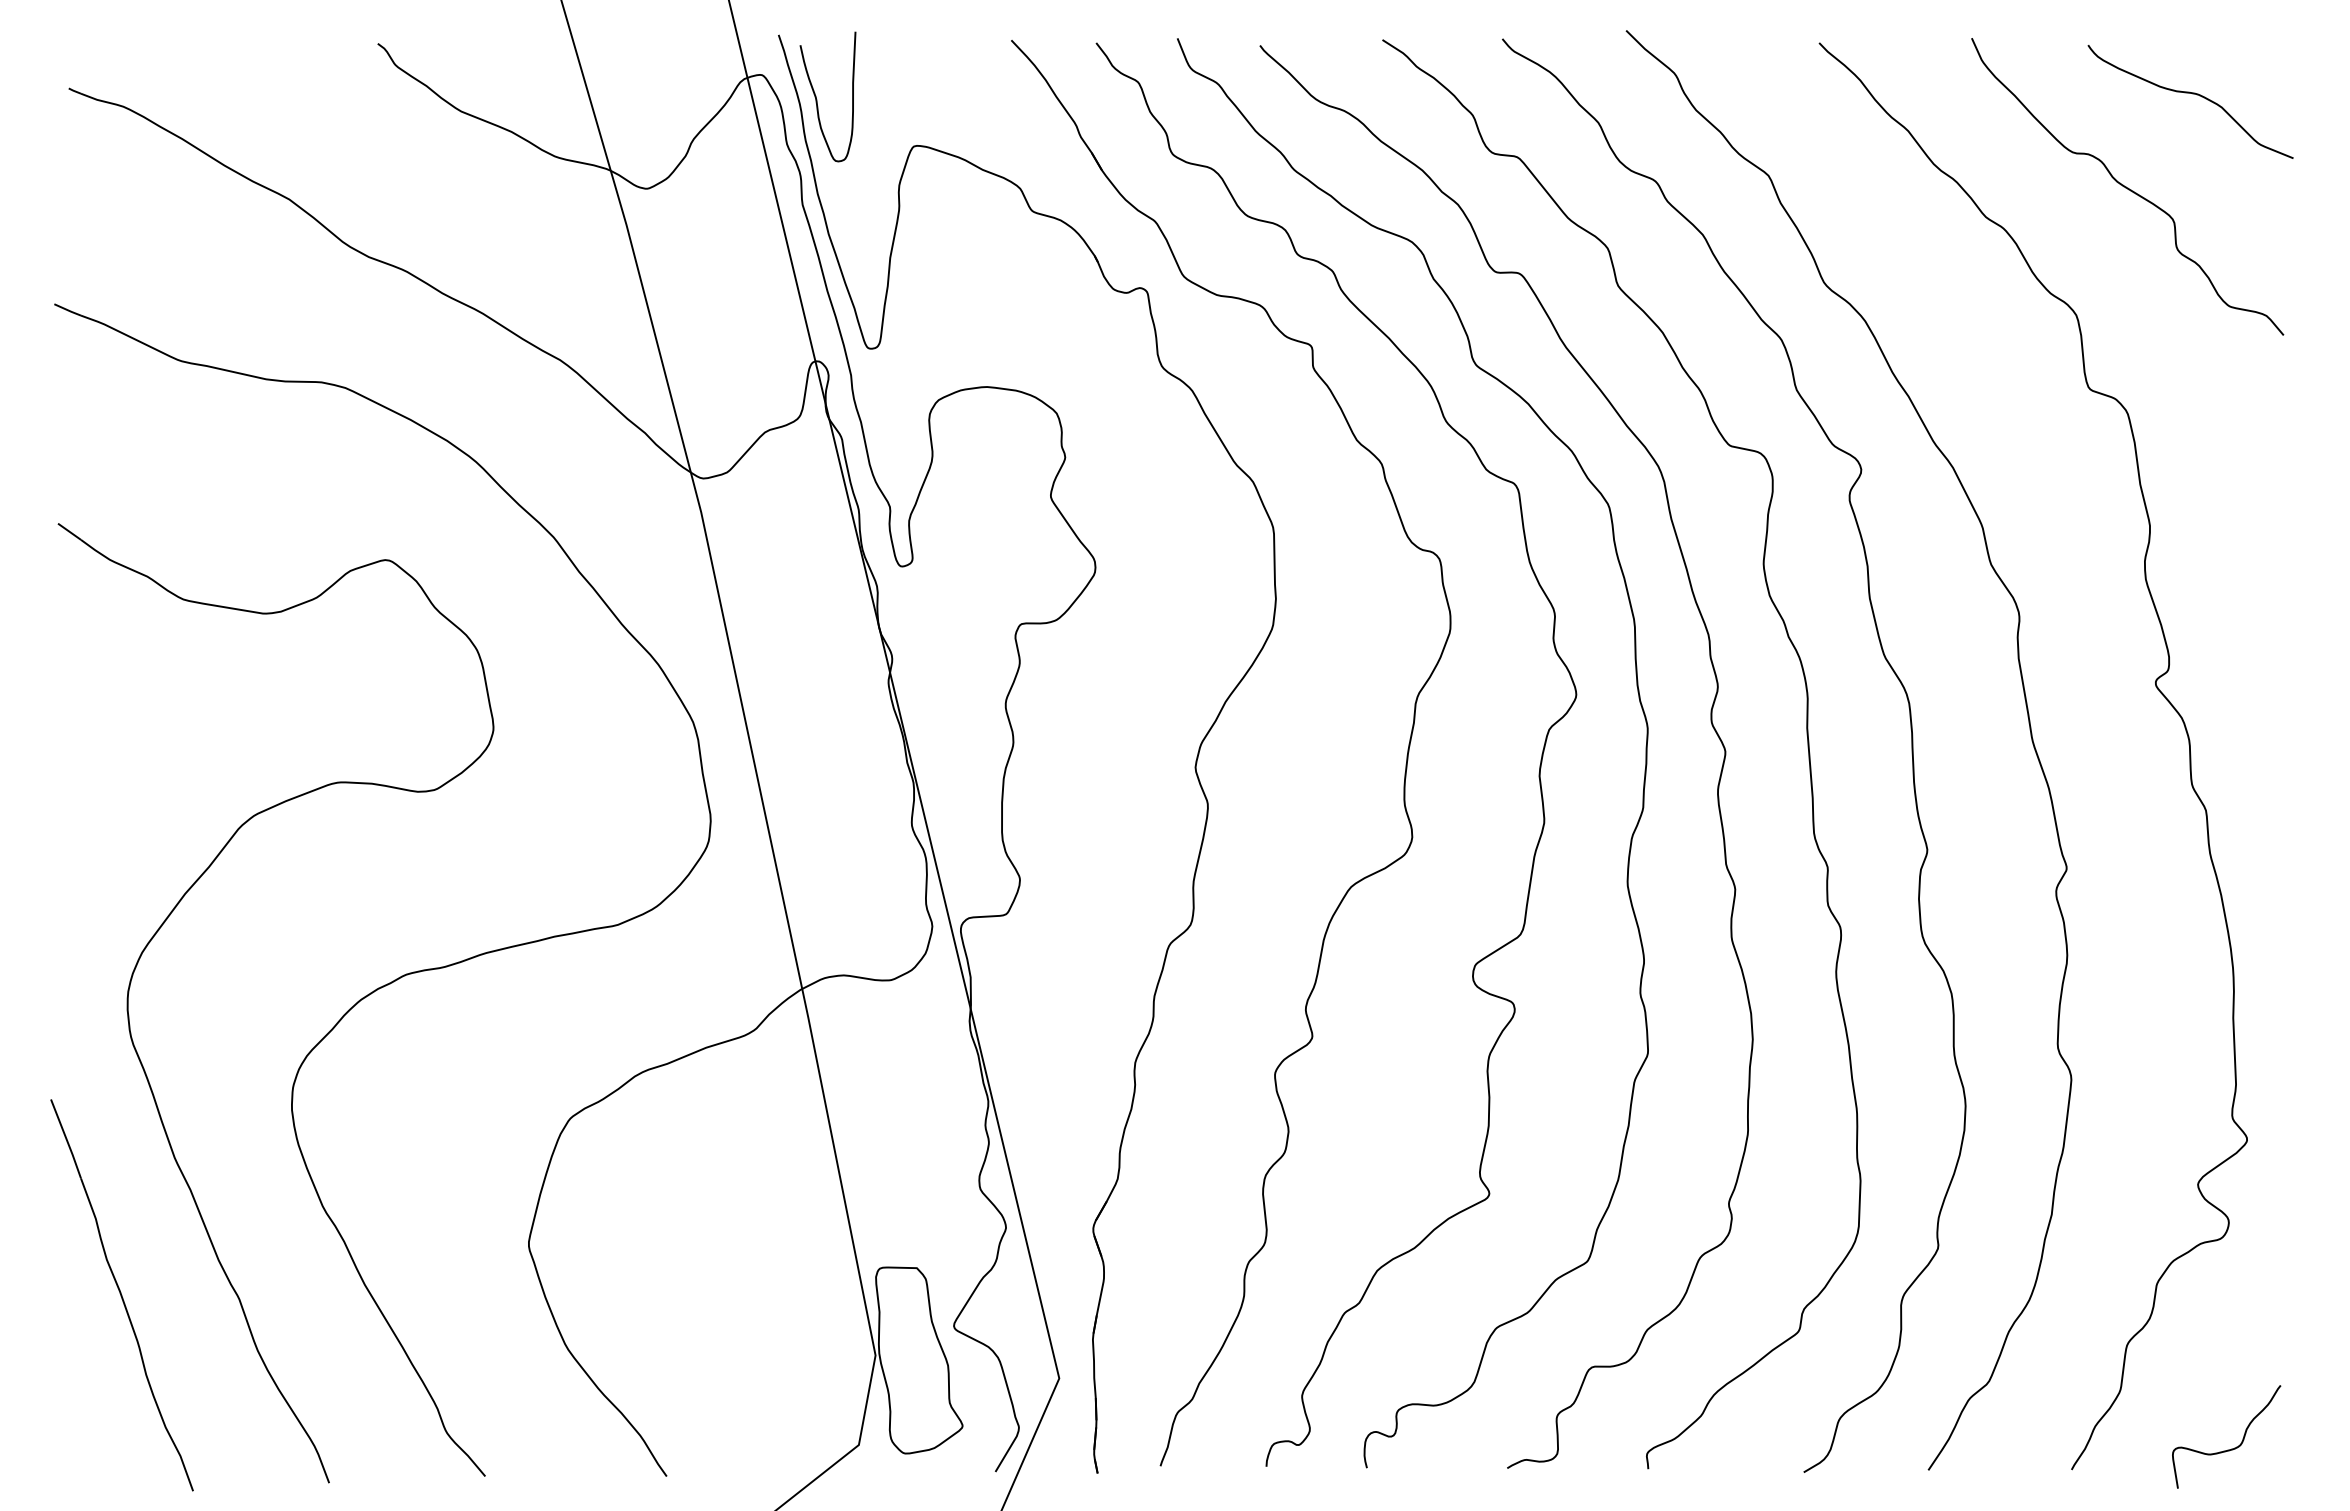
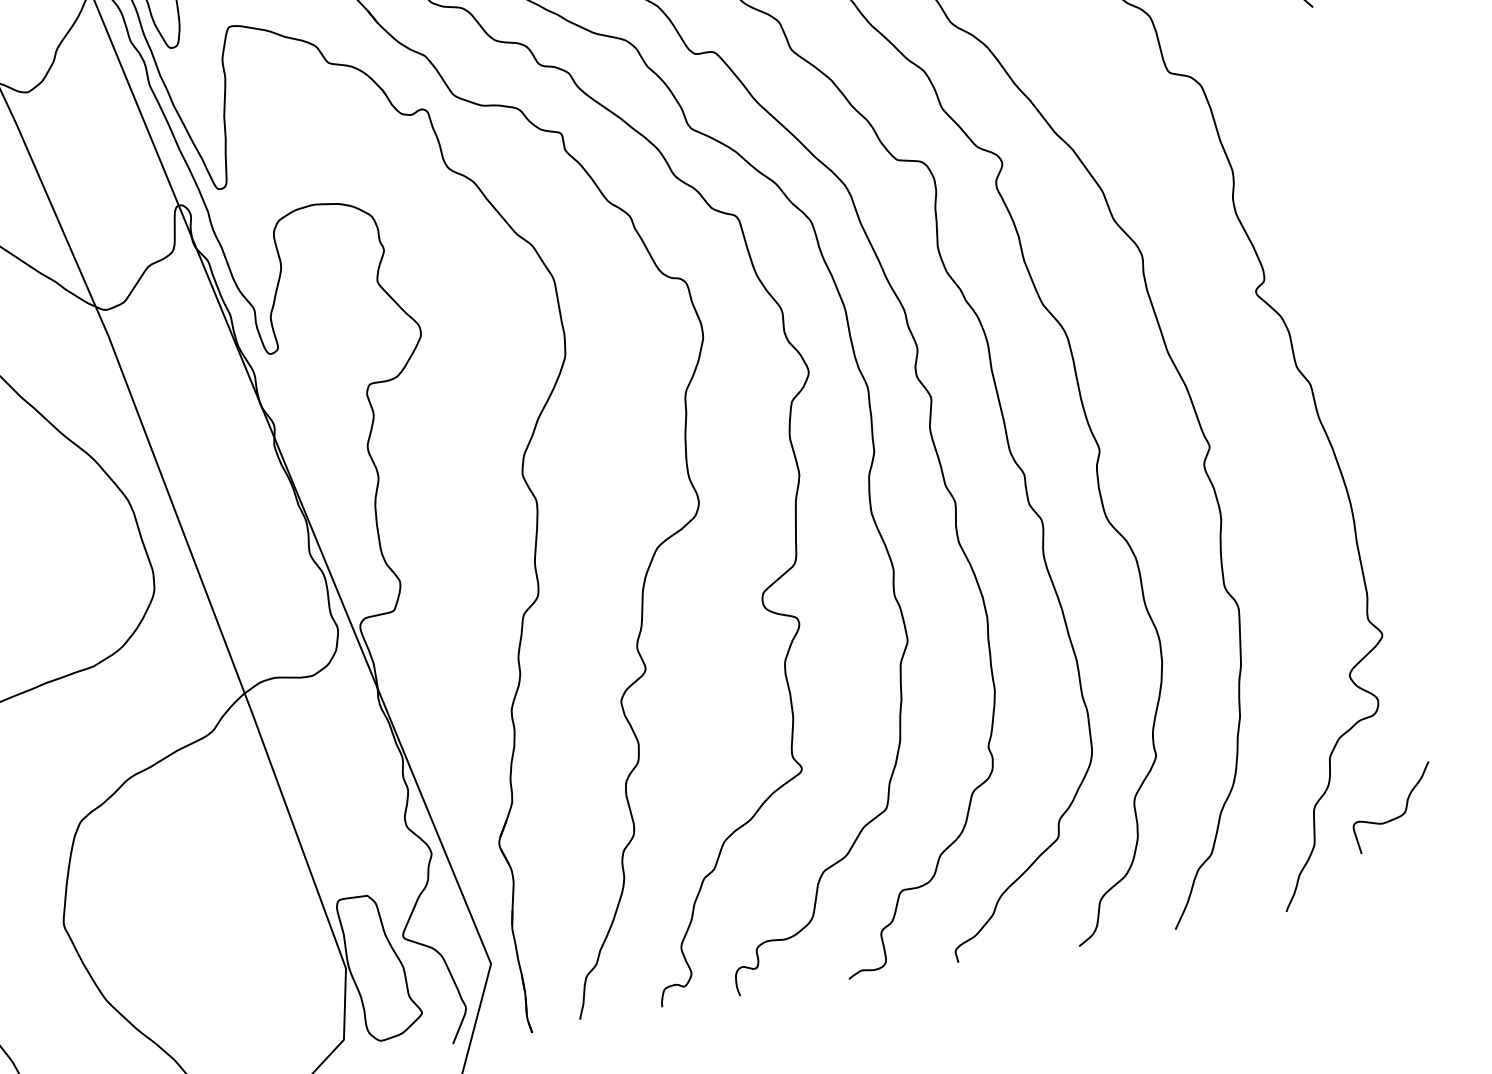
curve: (2231, 1448) -> (1398, 816), moved

